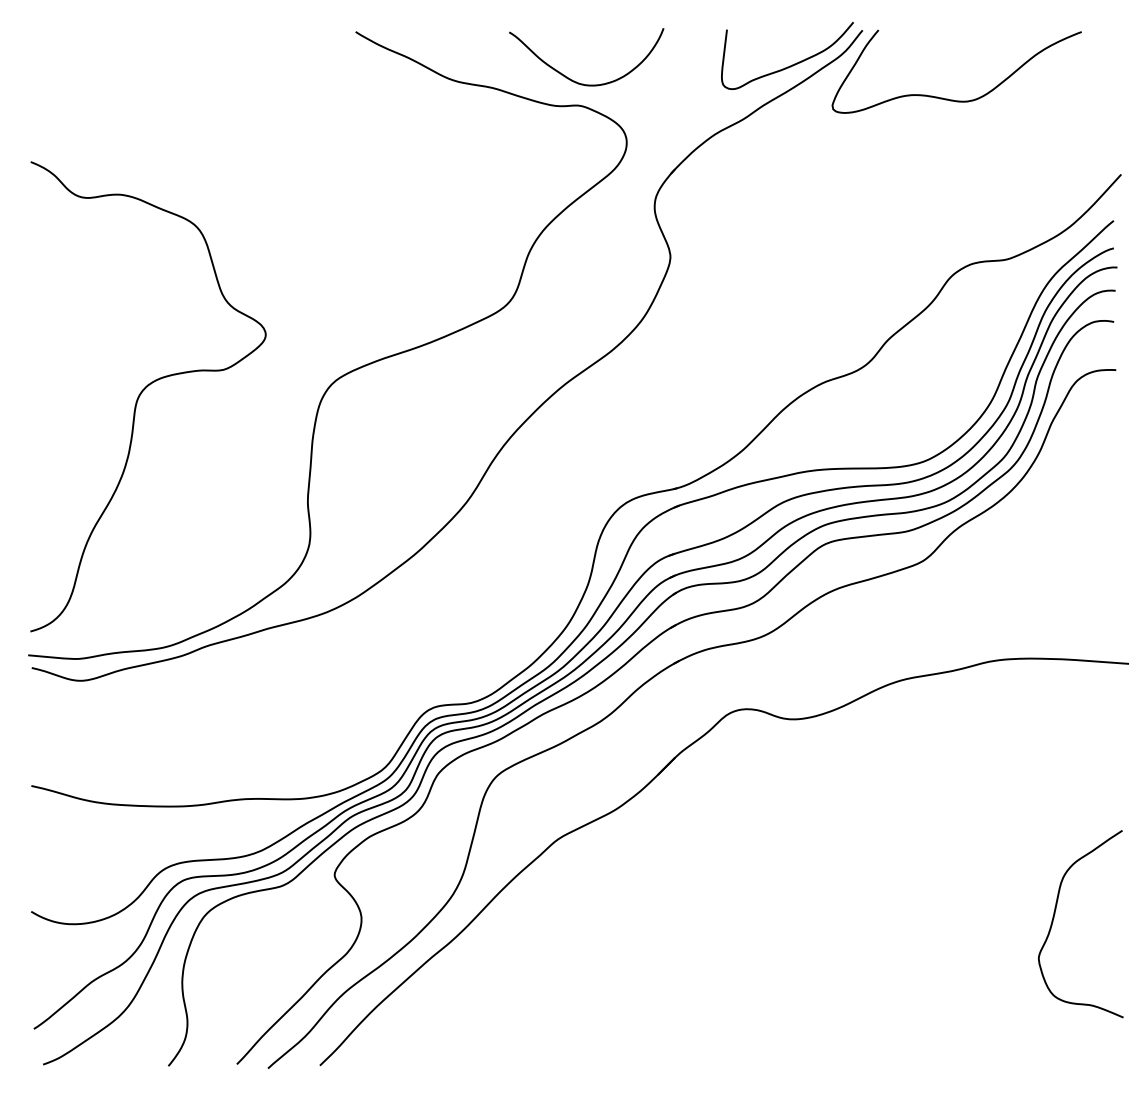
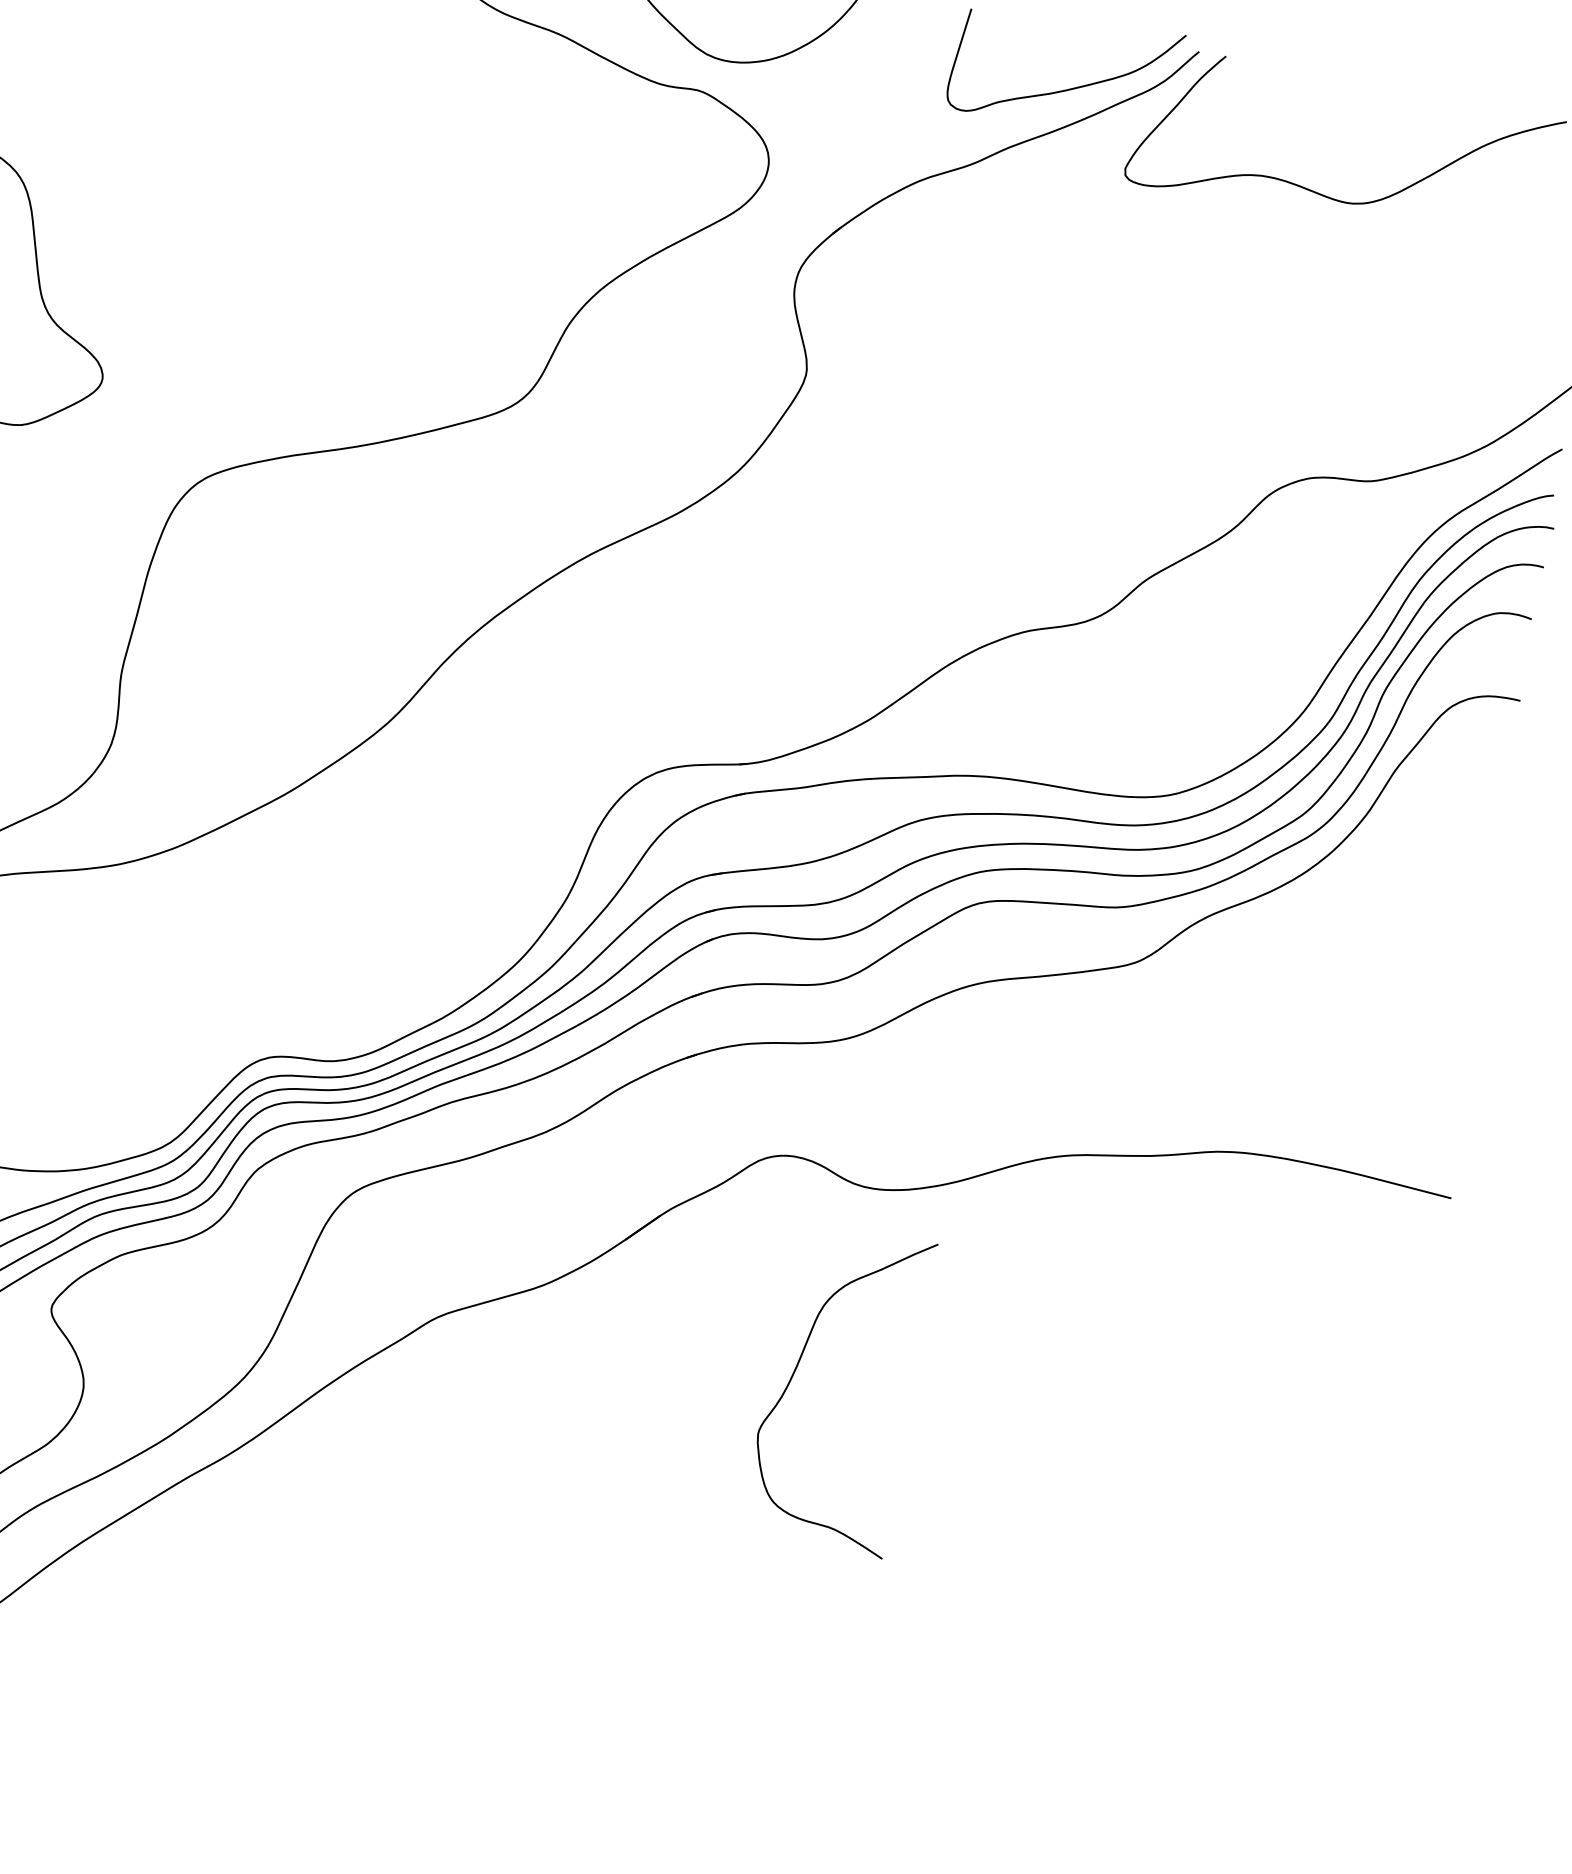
curve: (1054, 918) -> (796, 1371), moved

